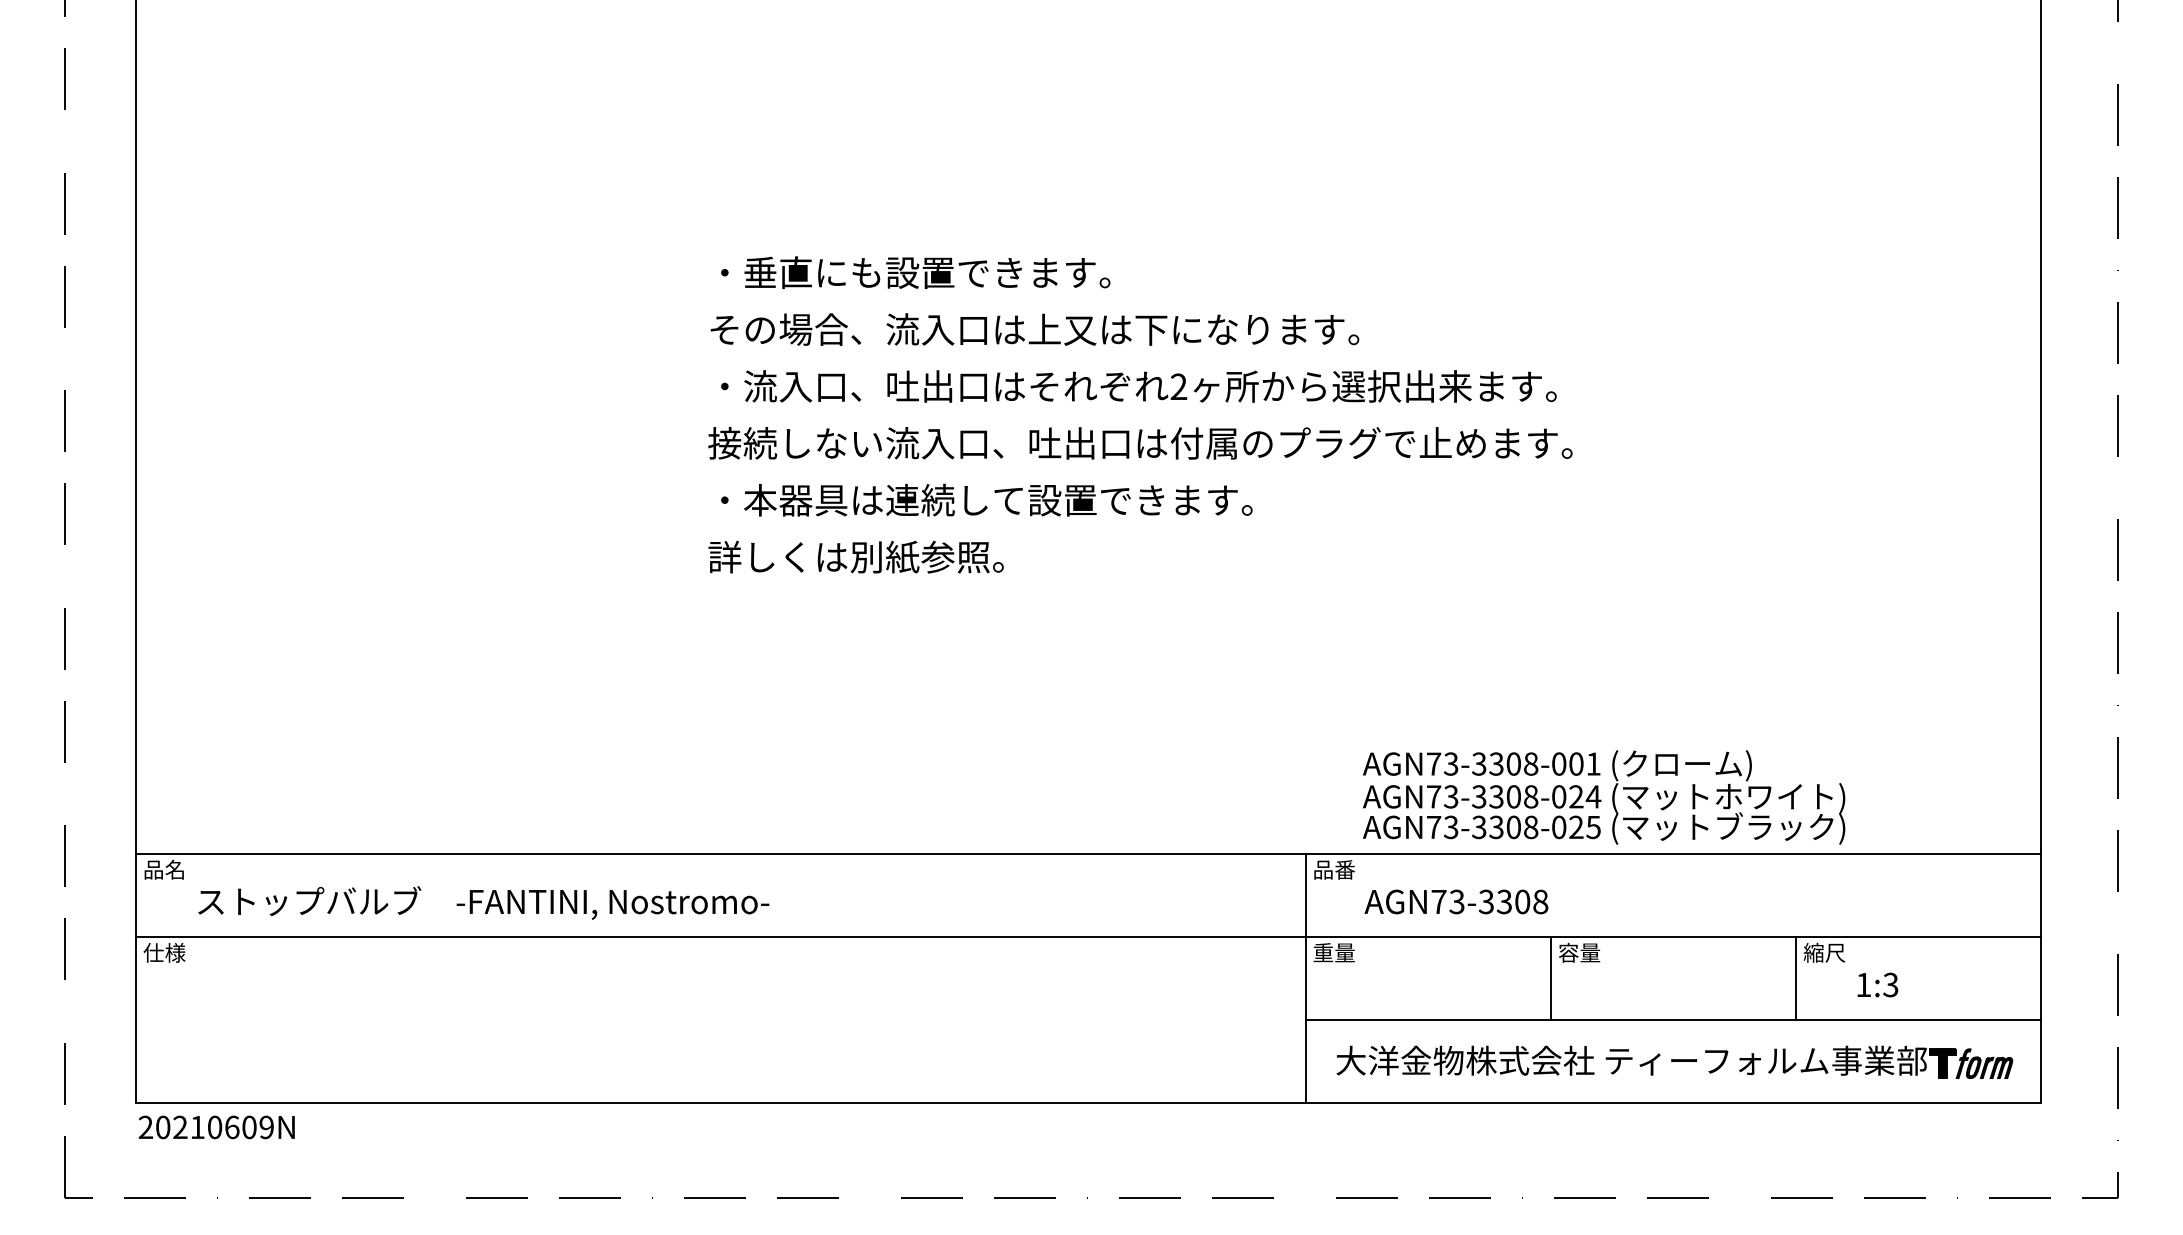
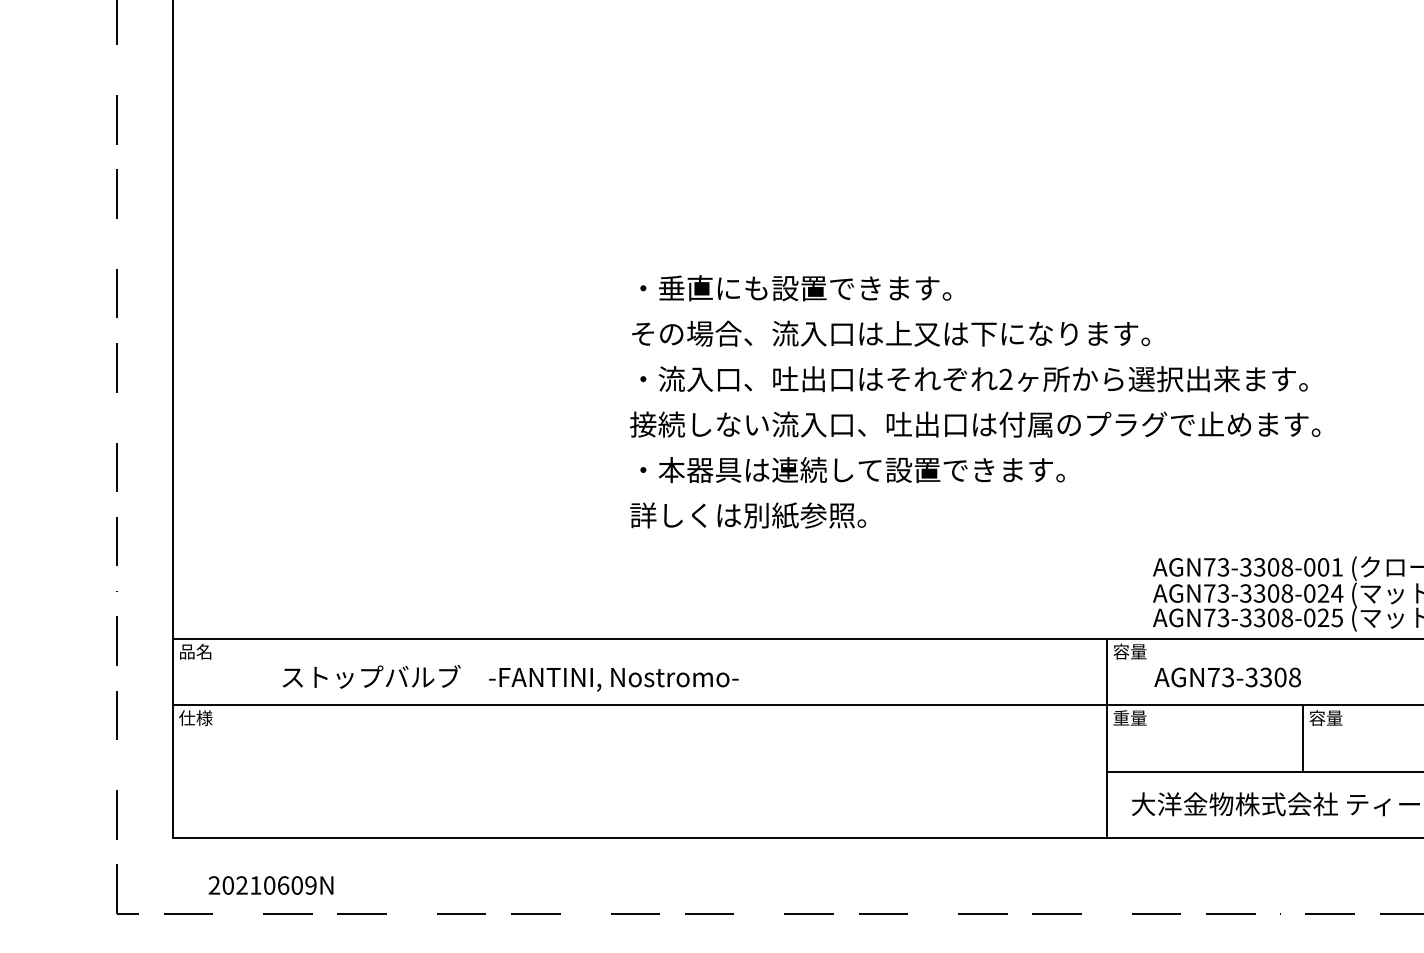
text: (1140, 414) -> (975, 401), moved
text: (1333, 869) -> (1129, 651), 品番 -> 容量
text: (483, 902) -> (510, 677), moved
text: (216, 1127) -> (270, 885), moved

